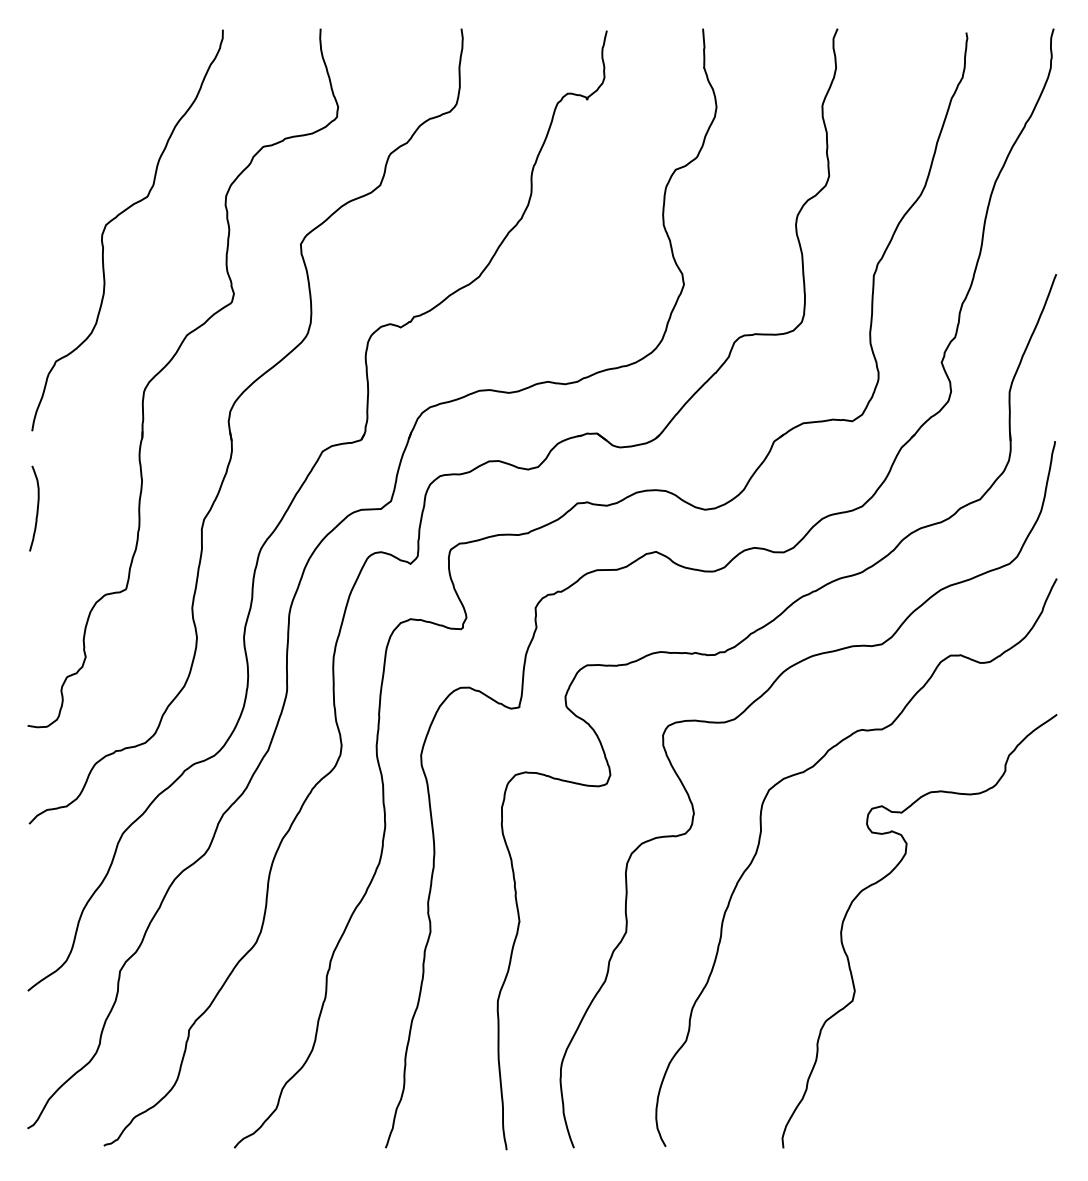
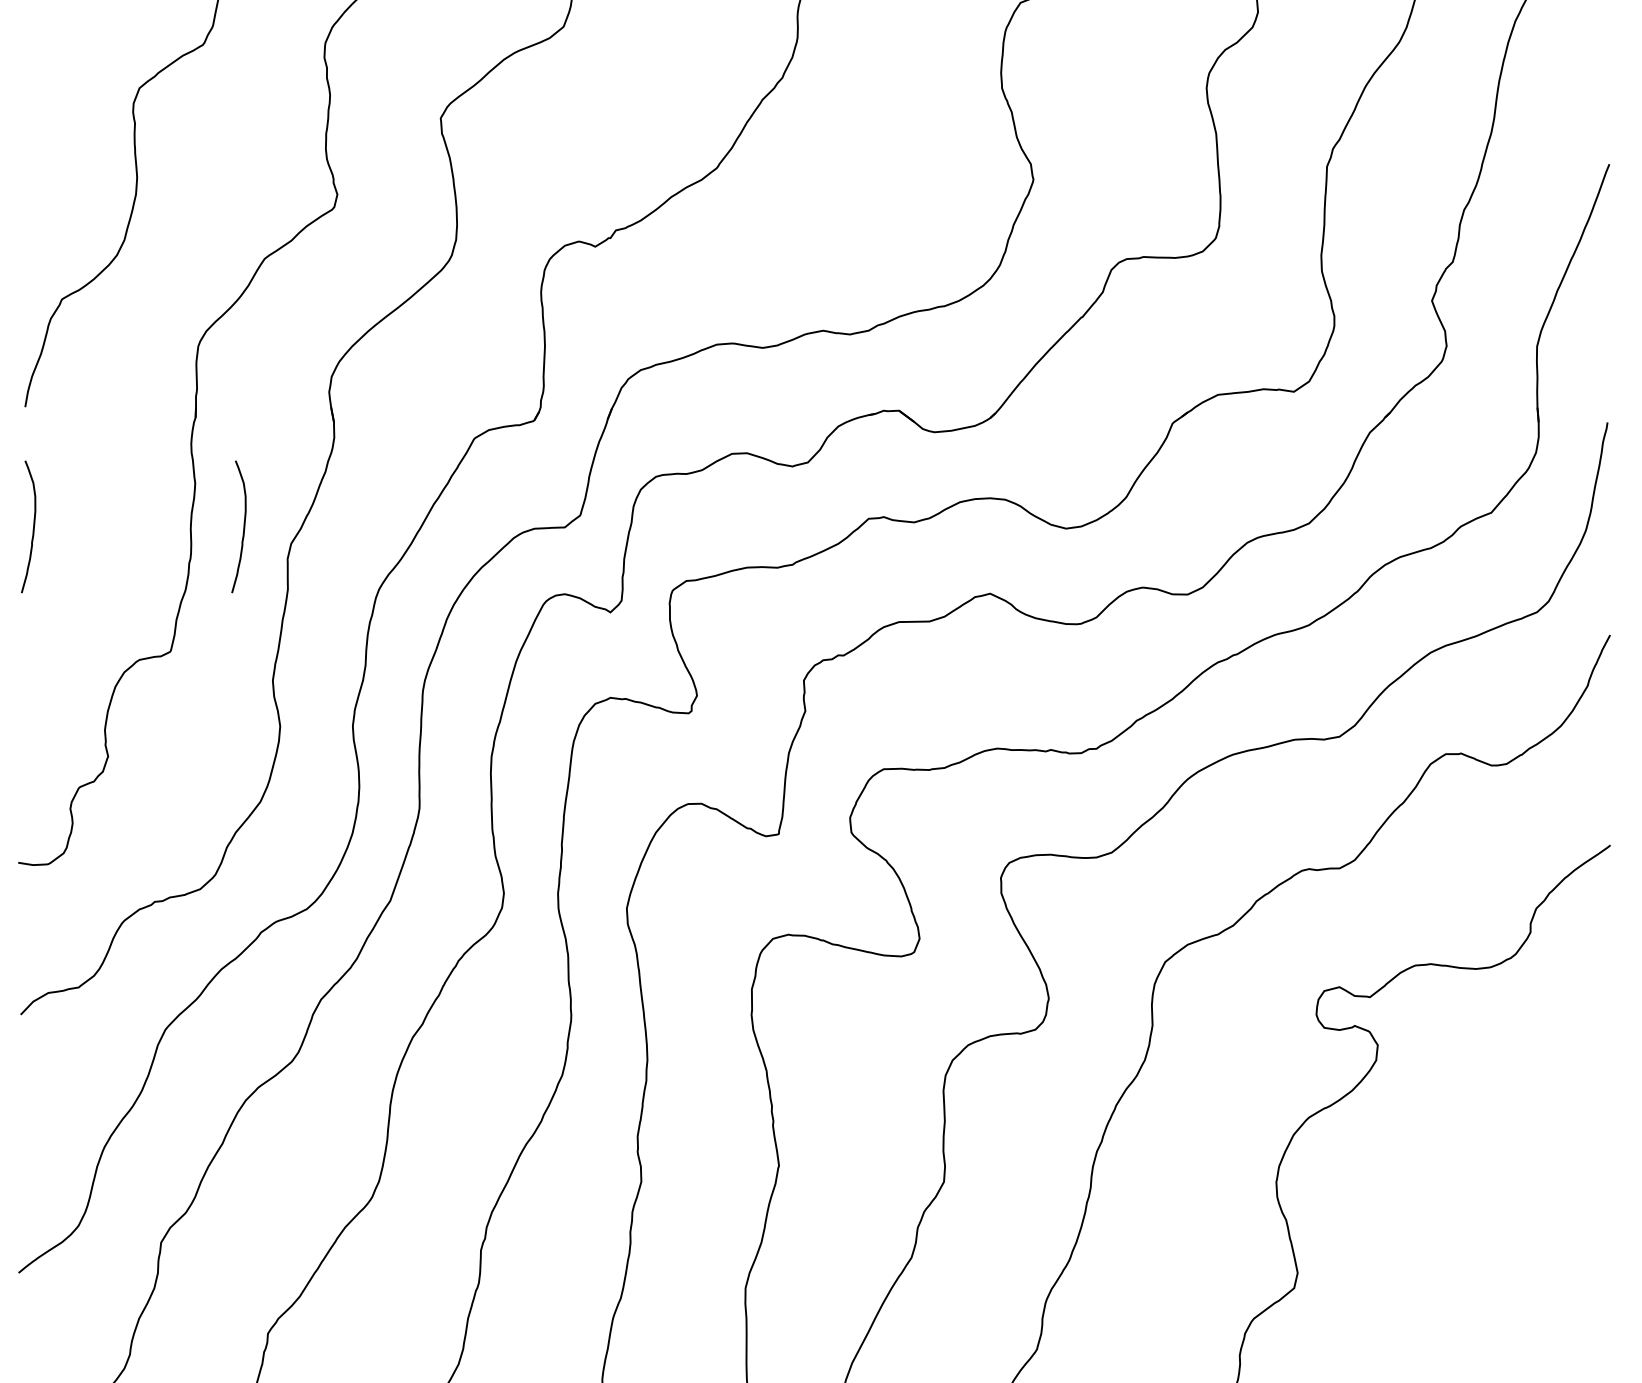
curve: (172, 509) -> (242, 528), added

